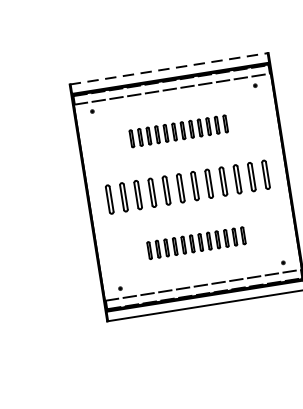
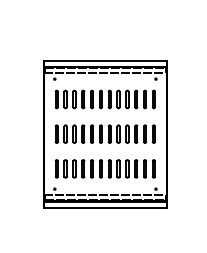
line: (169, 68) -> (105, 60), dashed -> solid
part: (177, 131) -> (104, 99), size x1.67
part: (195, 242) -> (104, 168), size x1.67

